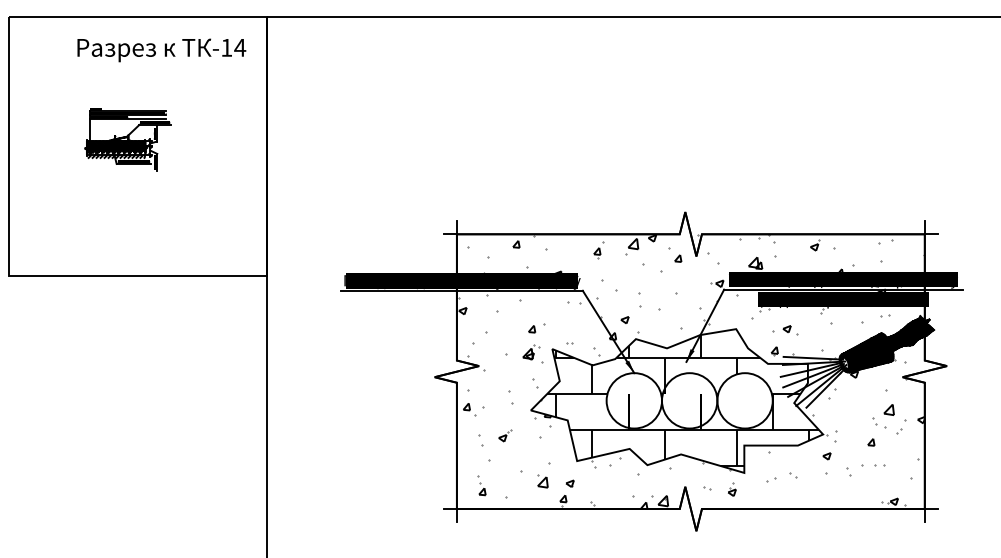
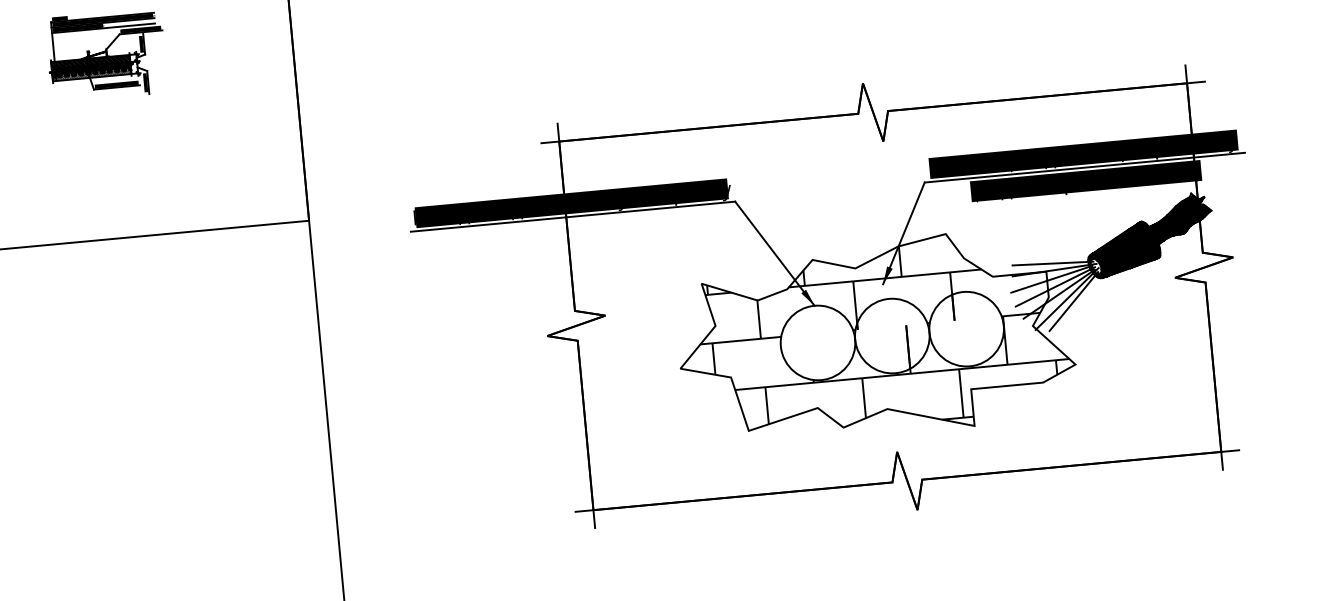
hatch: (115, 156) -> (91, 79), removed
hatch: (691, 372) -> (891, 297), removed

